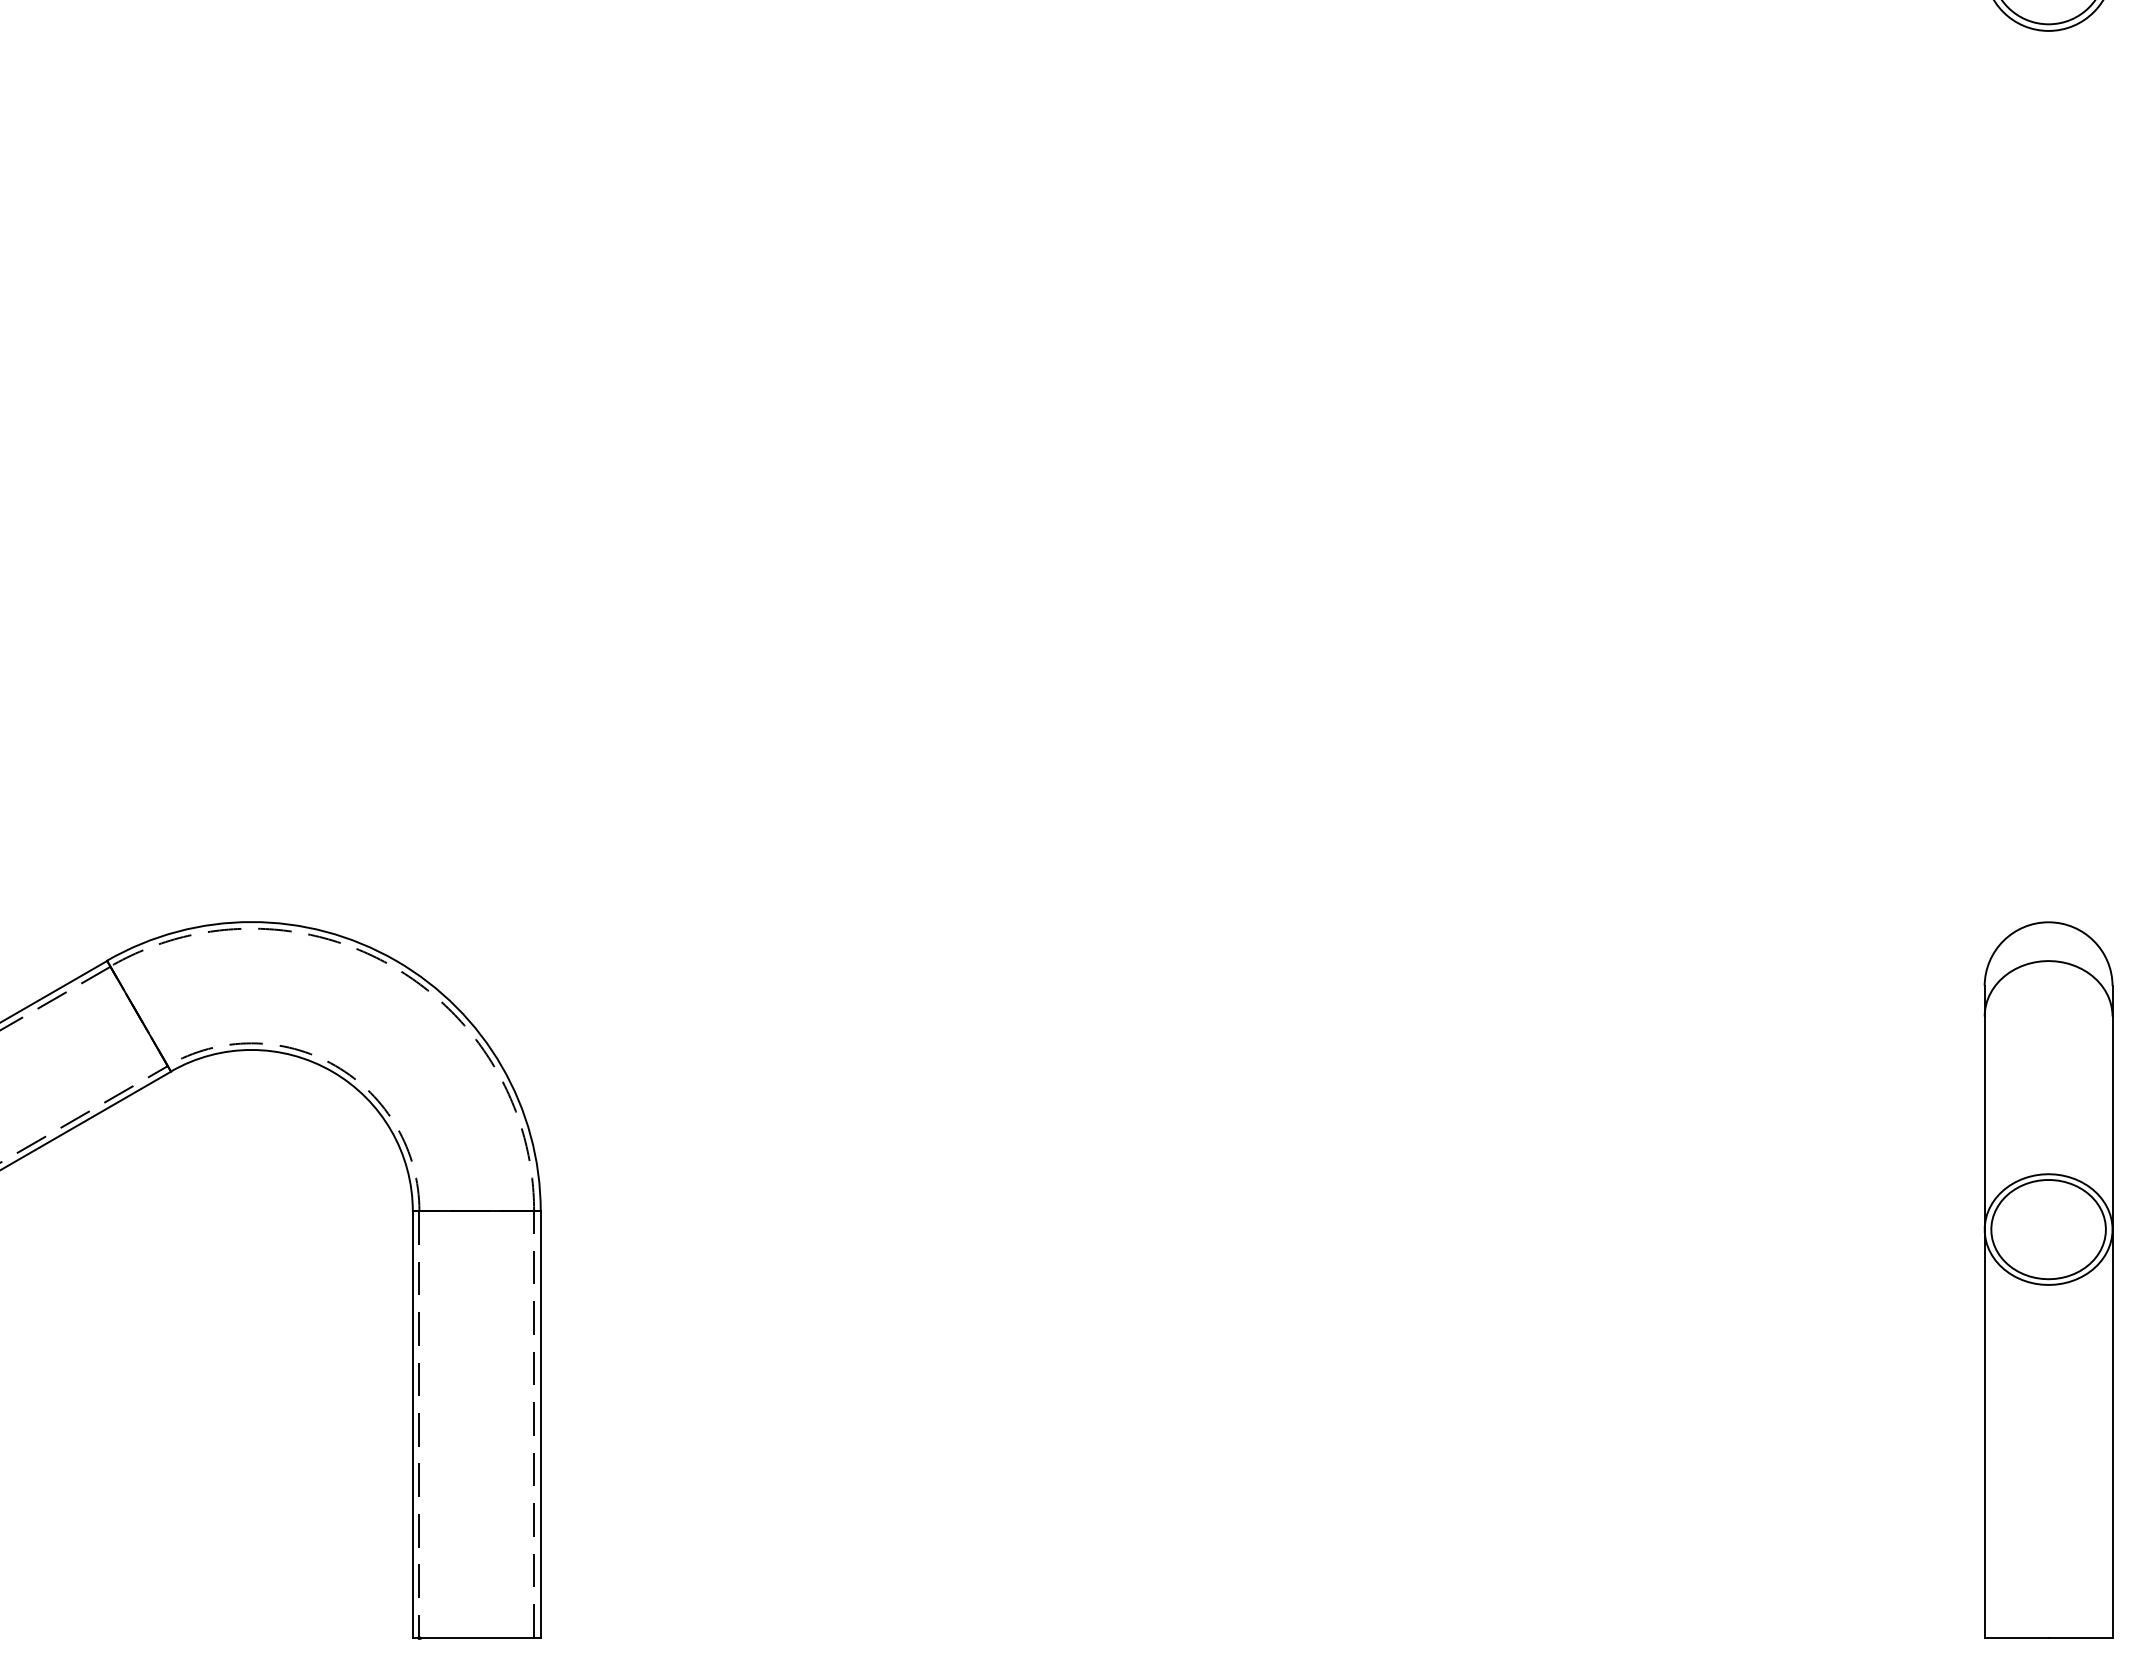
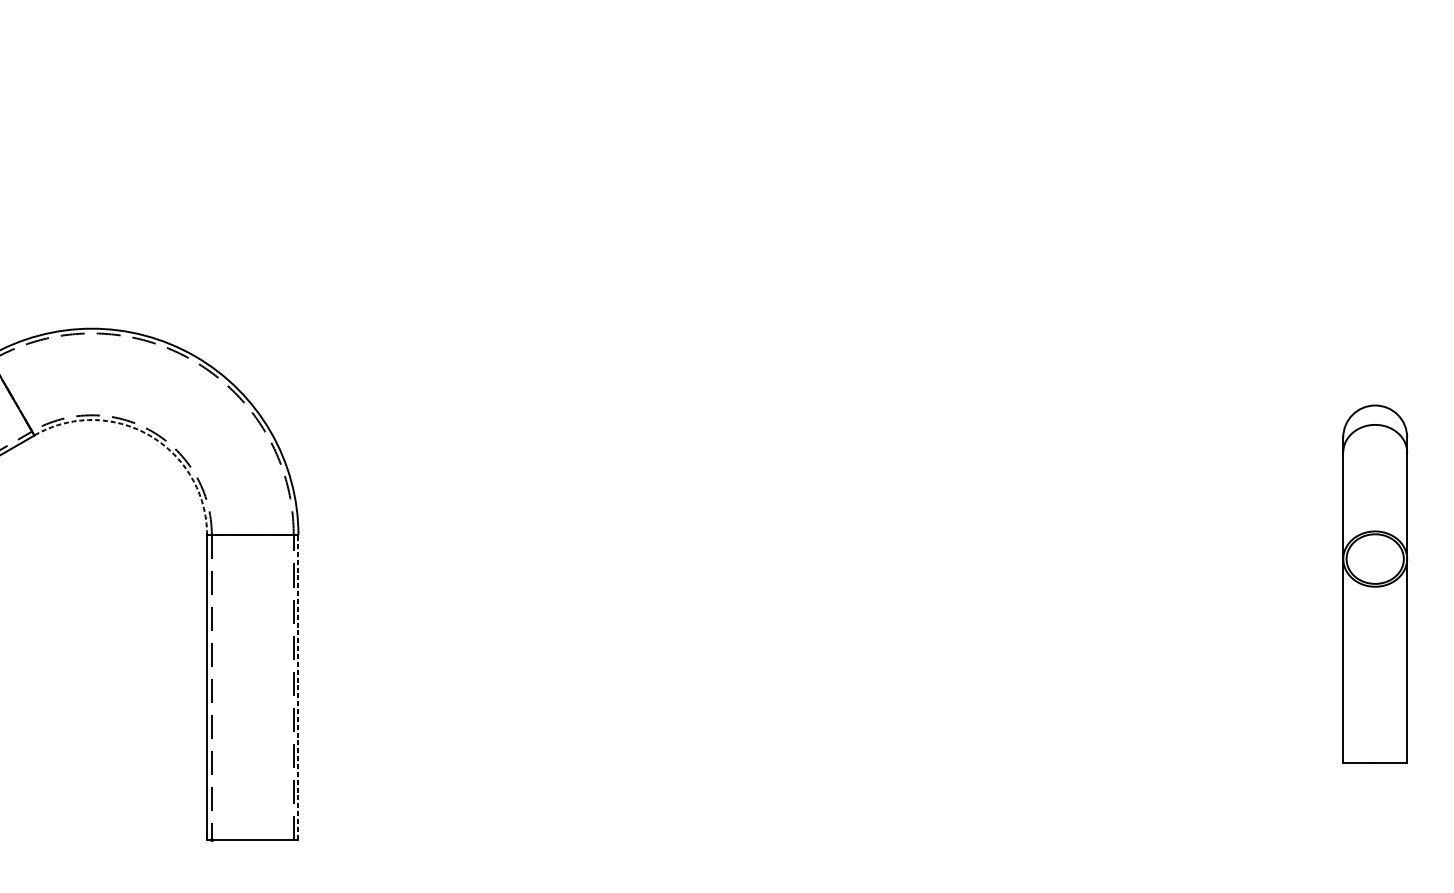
arc: (332, 1071) -> (149, 435), solid -> dashed
part: (2048, 1279) -> (1375, 583), size x0.7
line: (540, 1423) -> (298, 686), solid -> dashed

